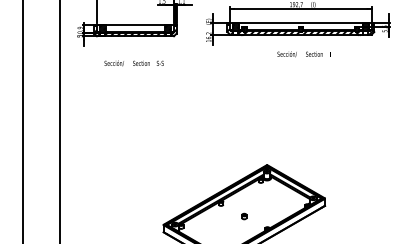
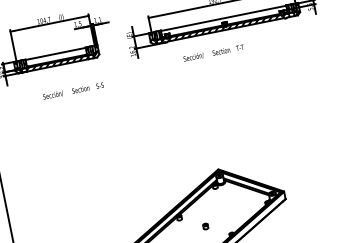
text: (303, 54) -> (210, 54), moved
text: (133, 63) -> (72, 91), moved

